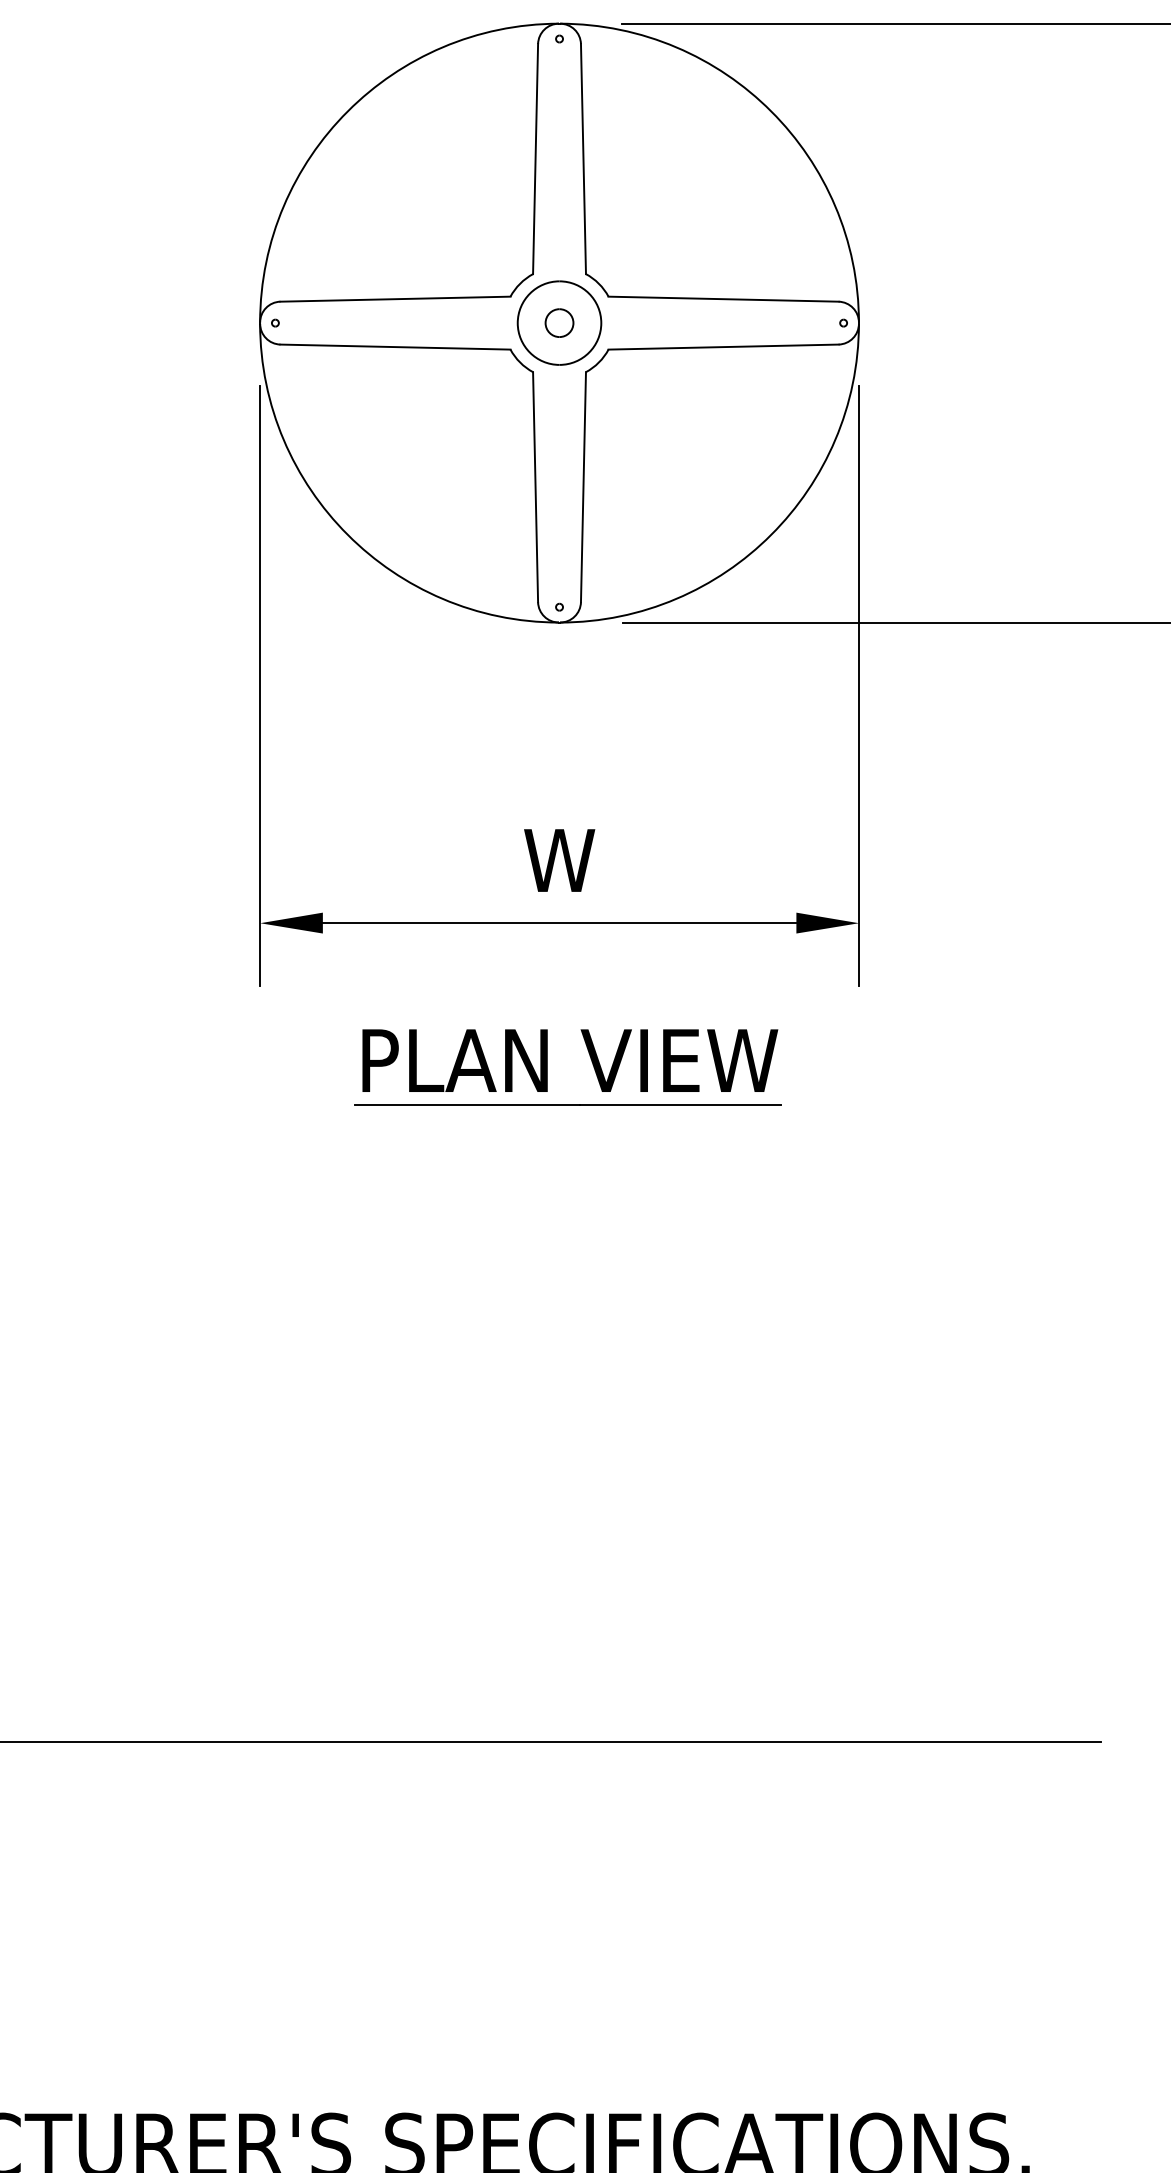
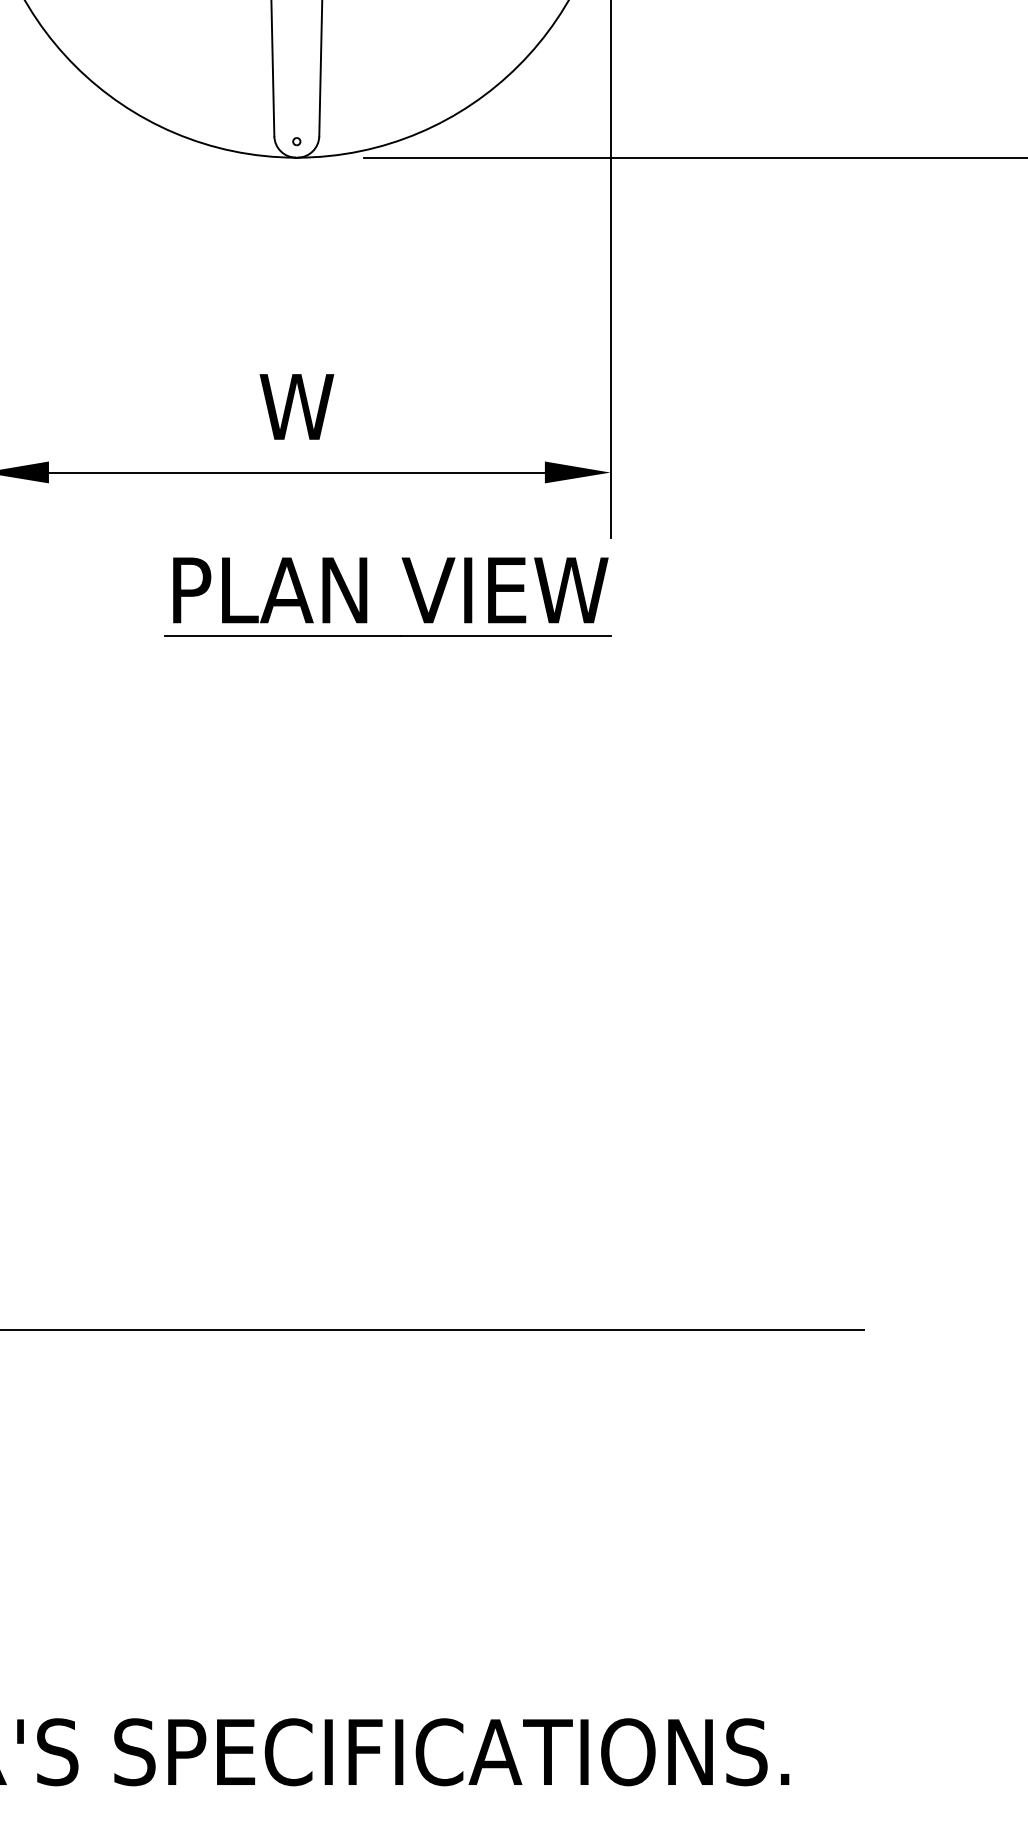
part: (547, 1067) -> (366, 597), moved

